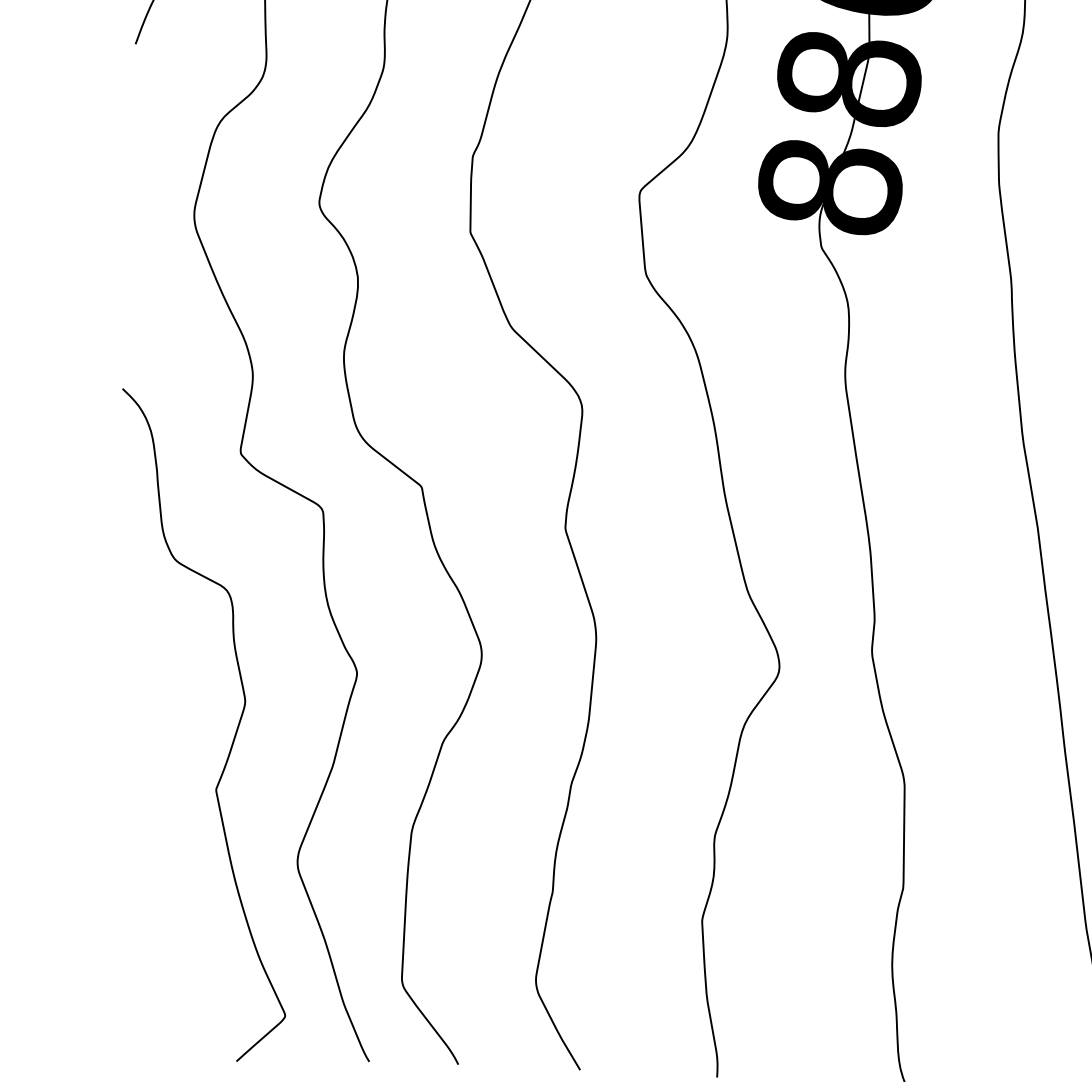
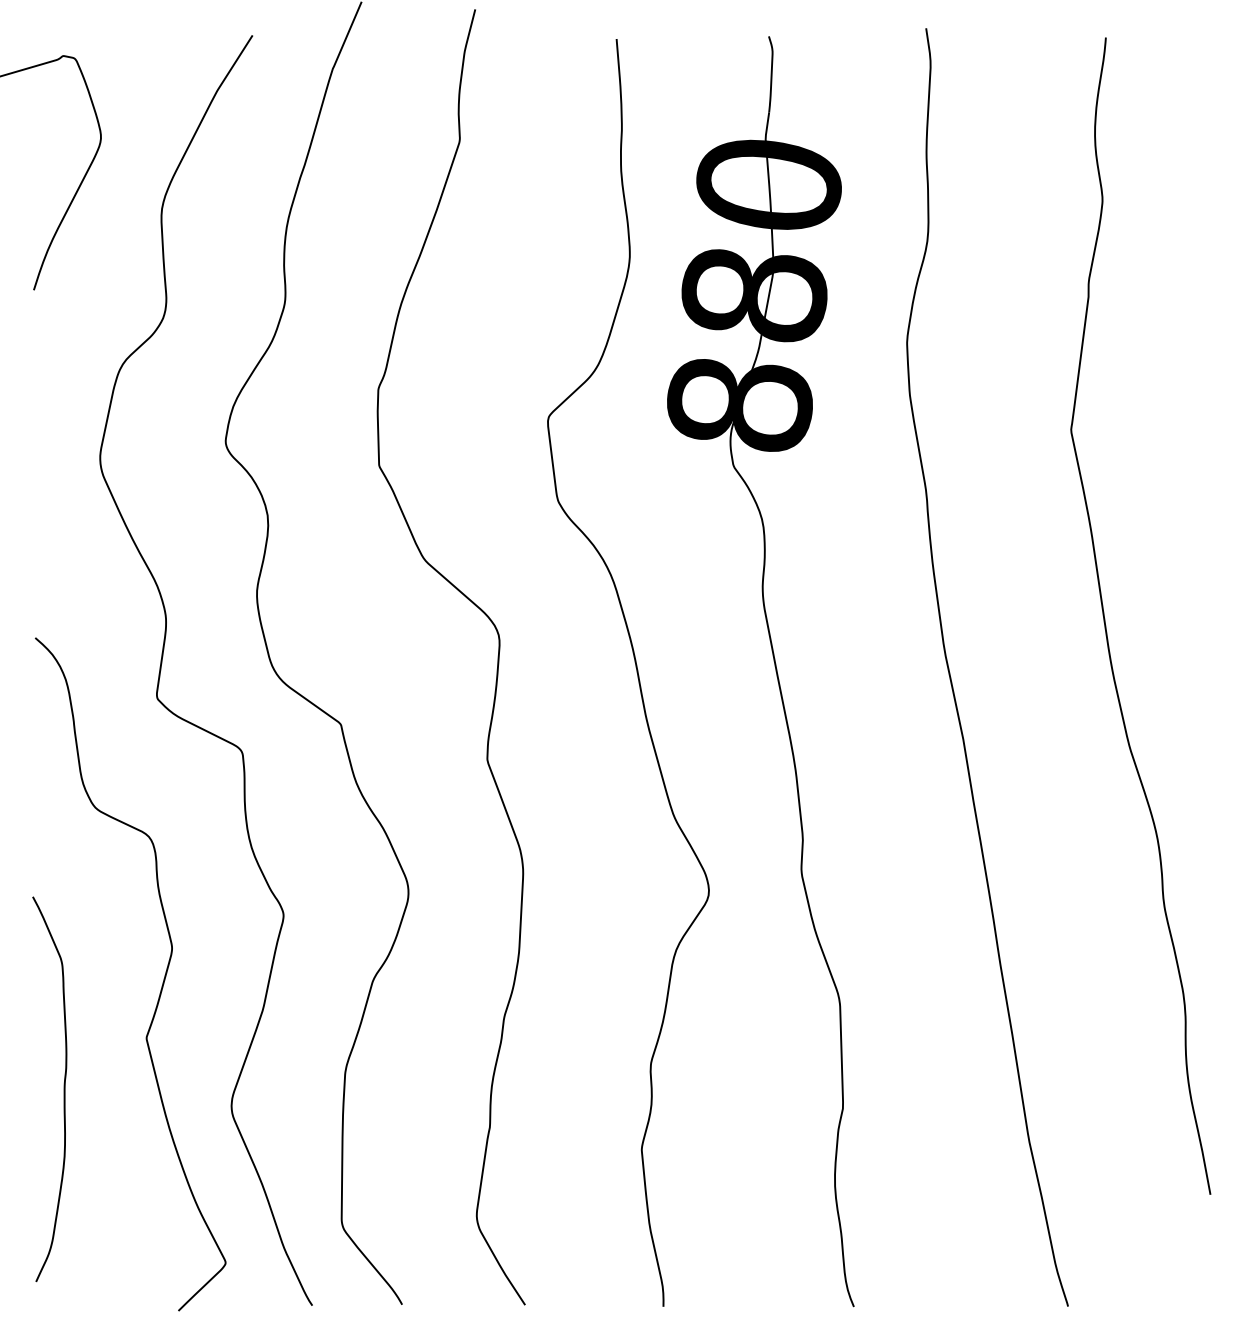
curve: (131, 837) -> (63, 1089), added

